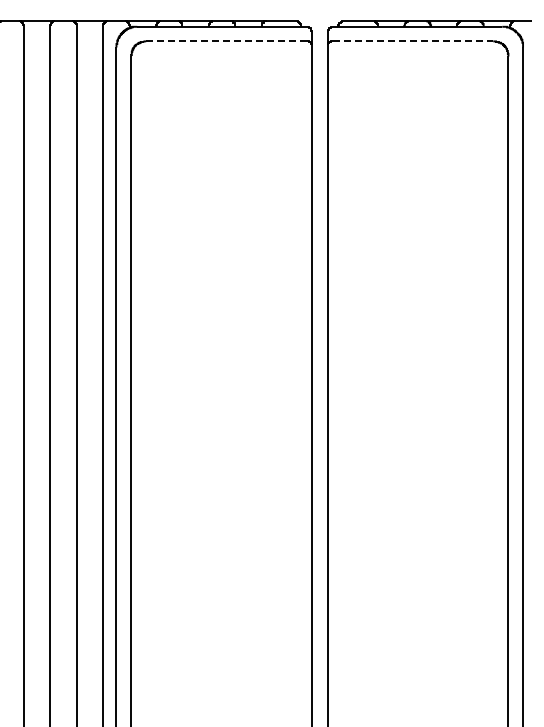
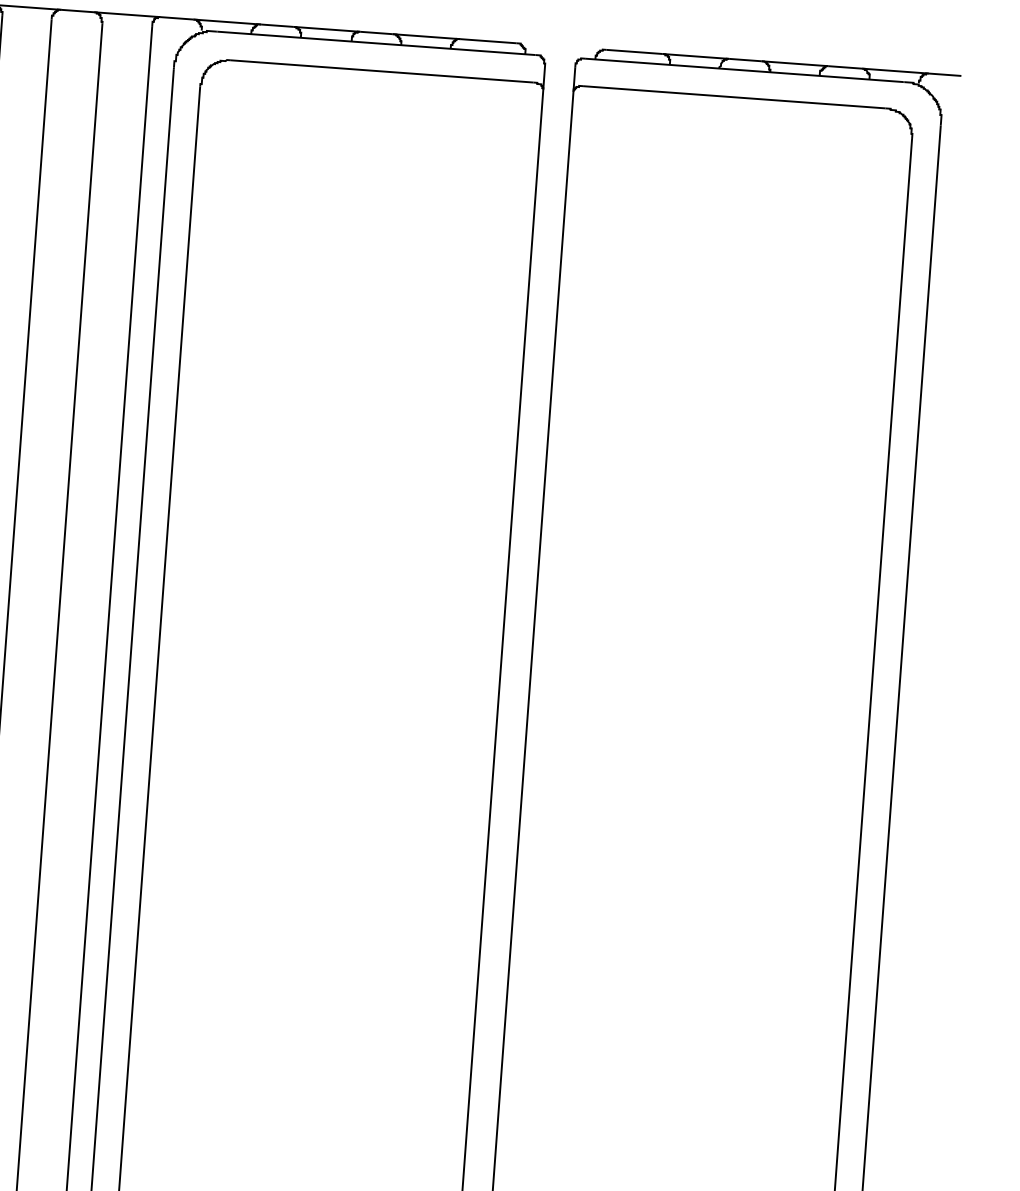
line: (225, 41) -> (380, 71), dashed -> solid
line: (413, 41) -> (735, 97), dashed -> solid

